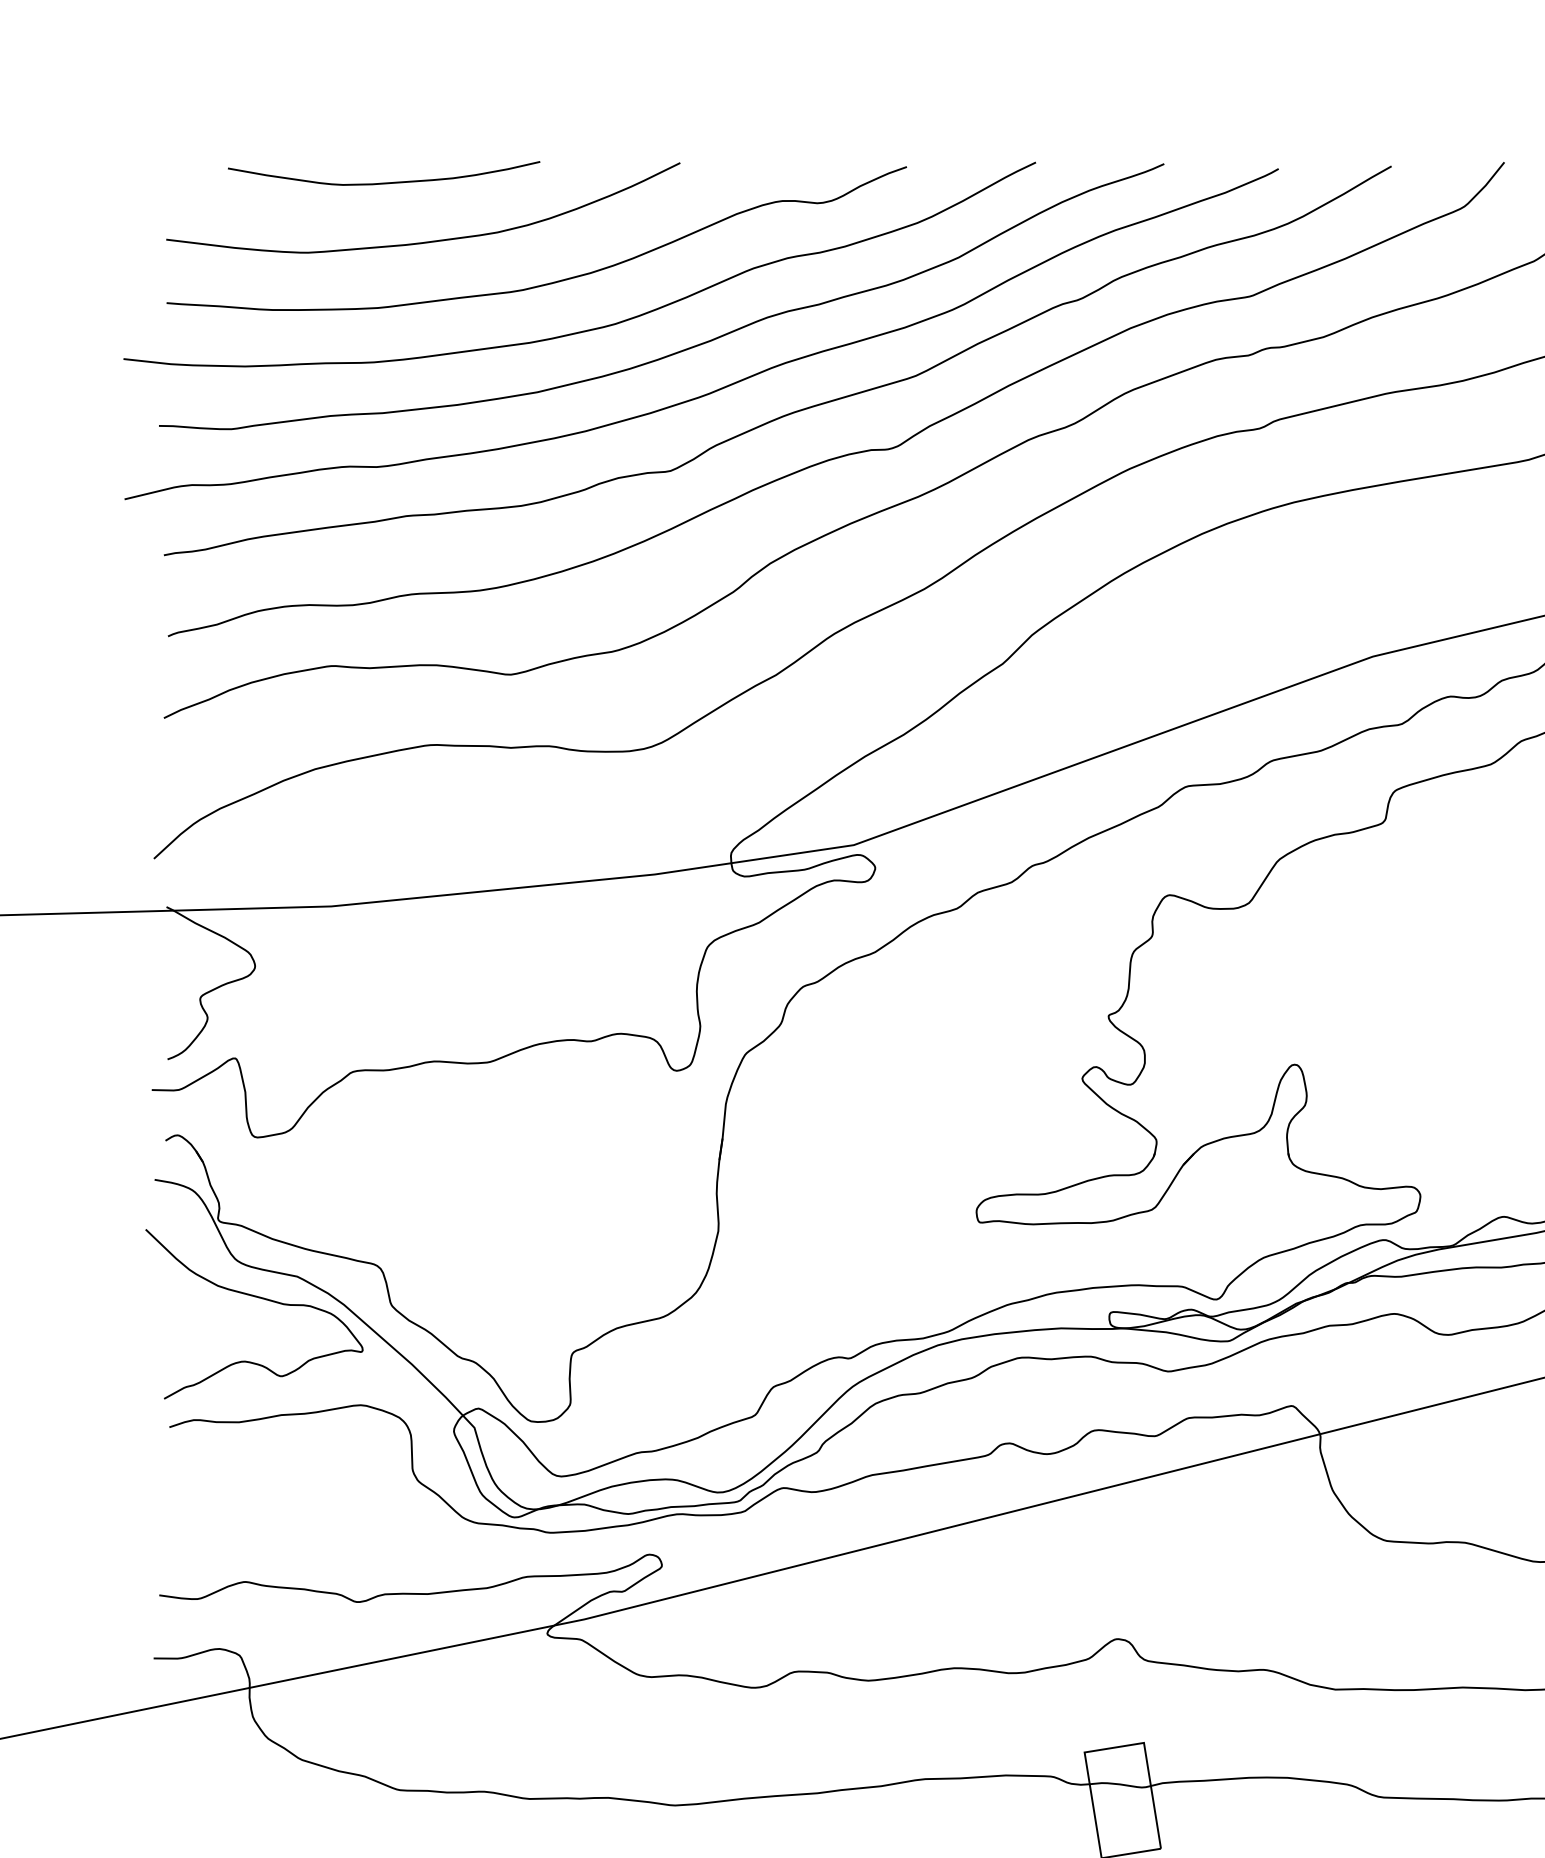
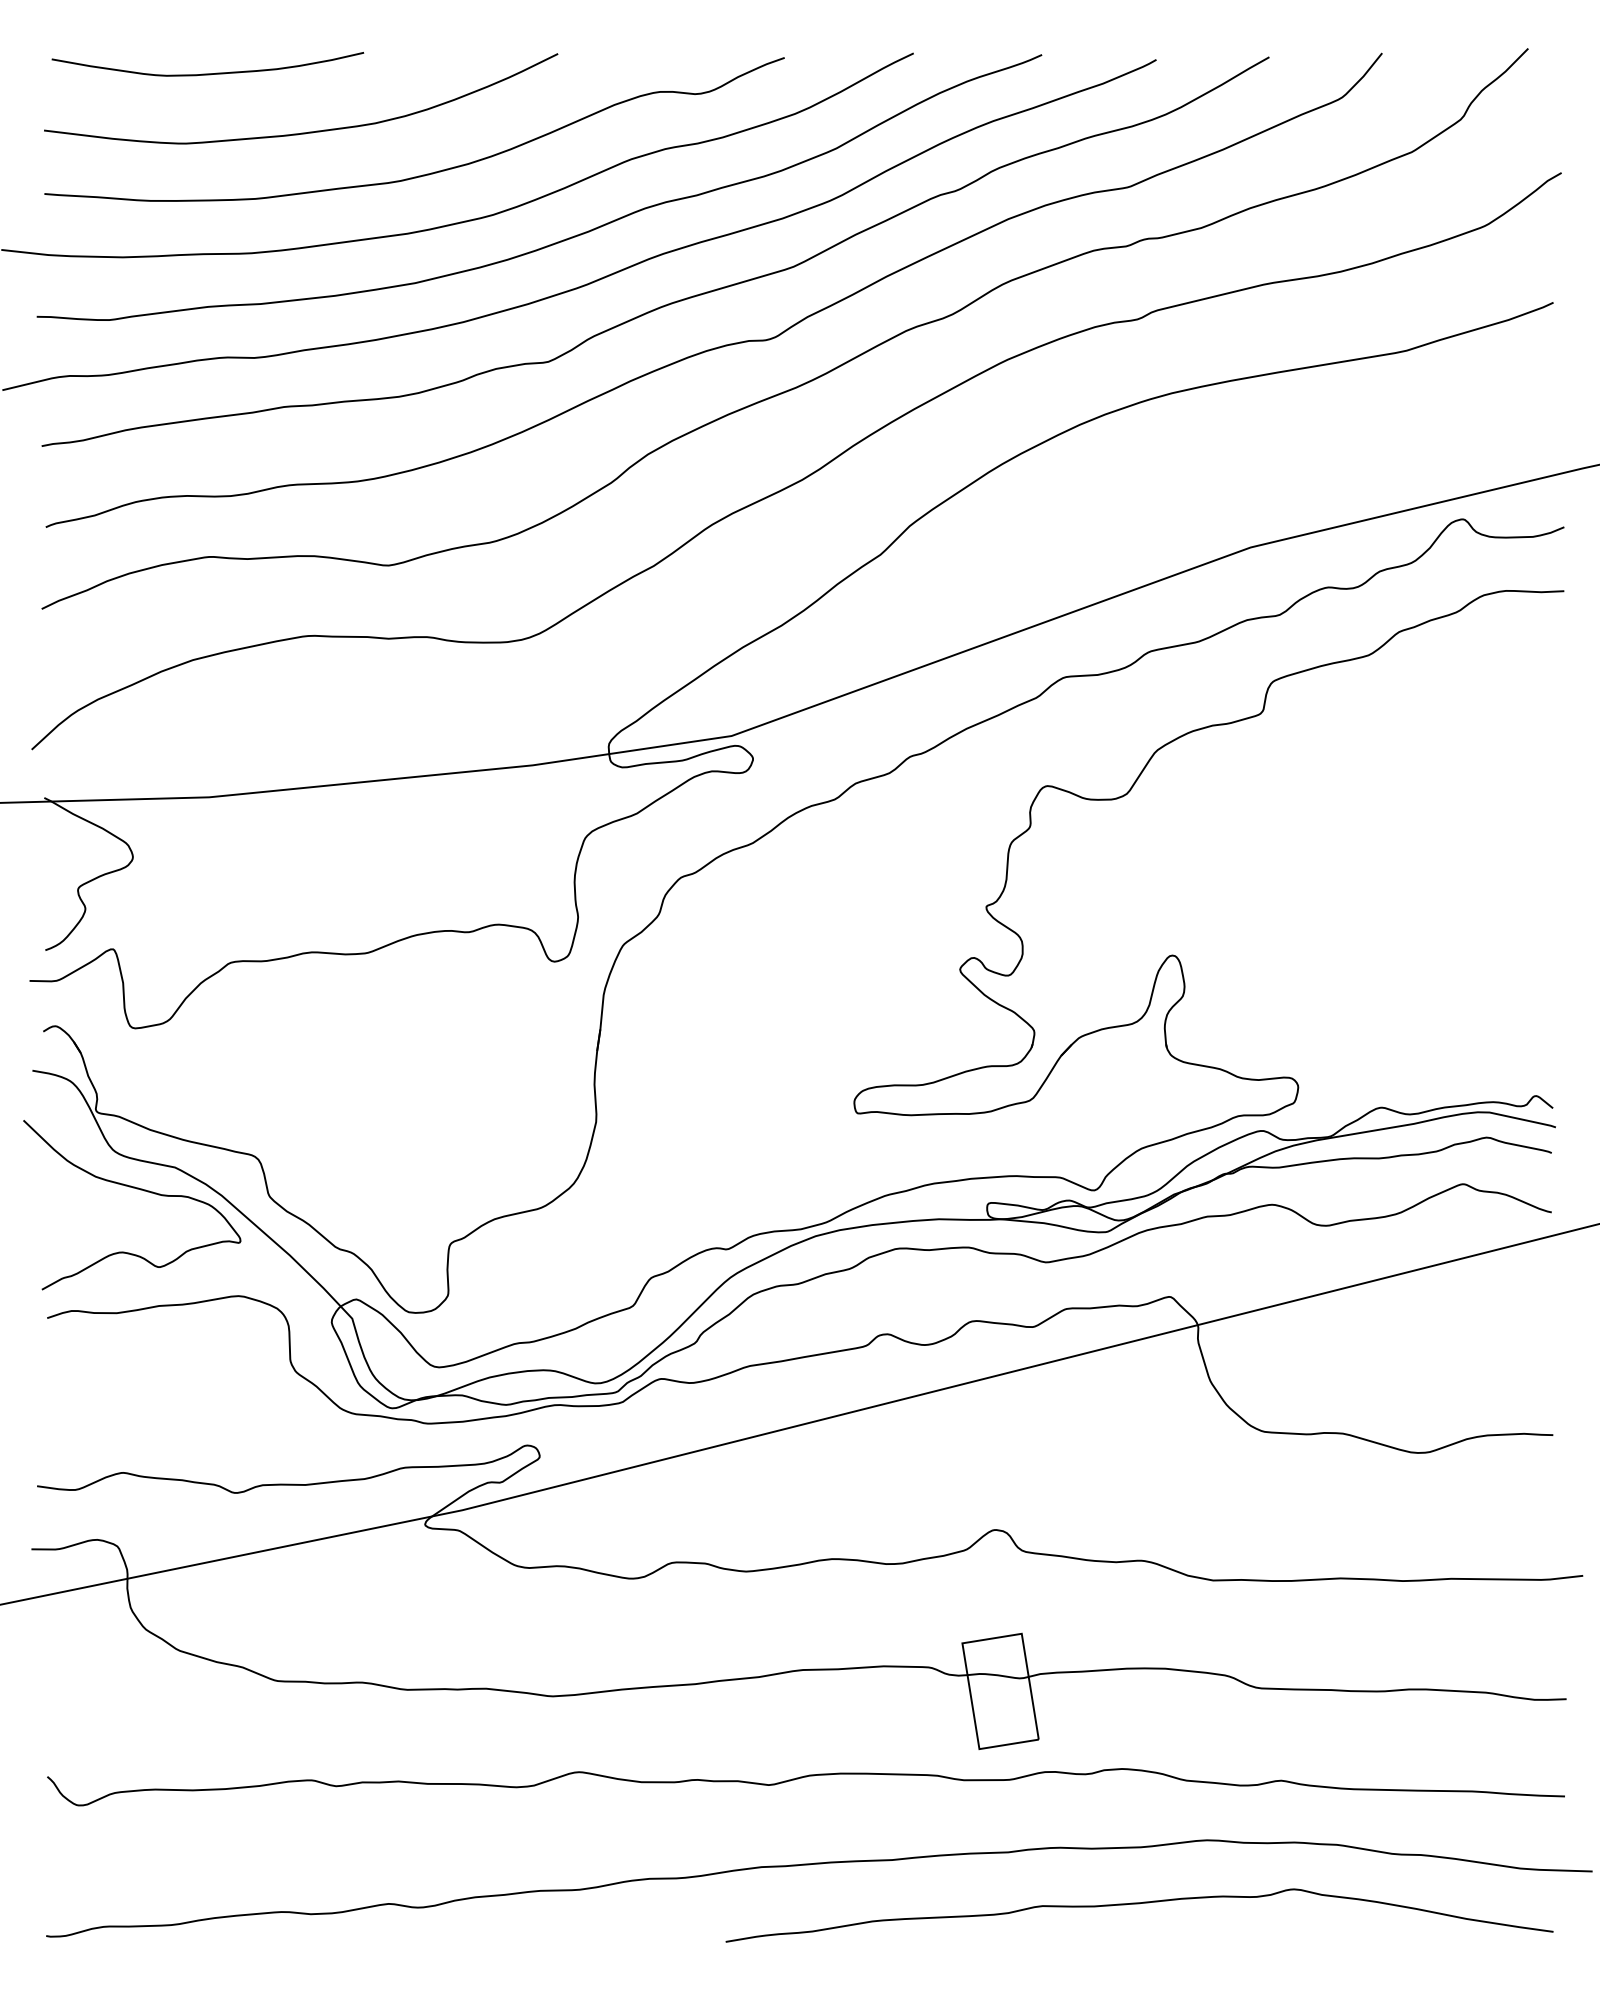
curve: (383, 182) -> (207, 73), moved

